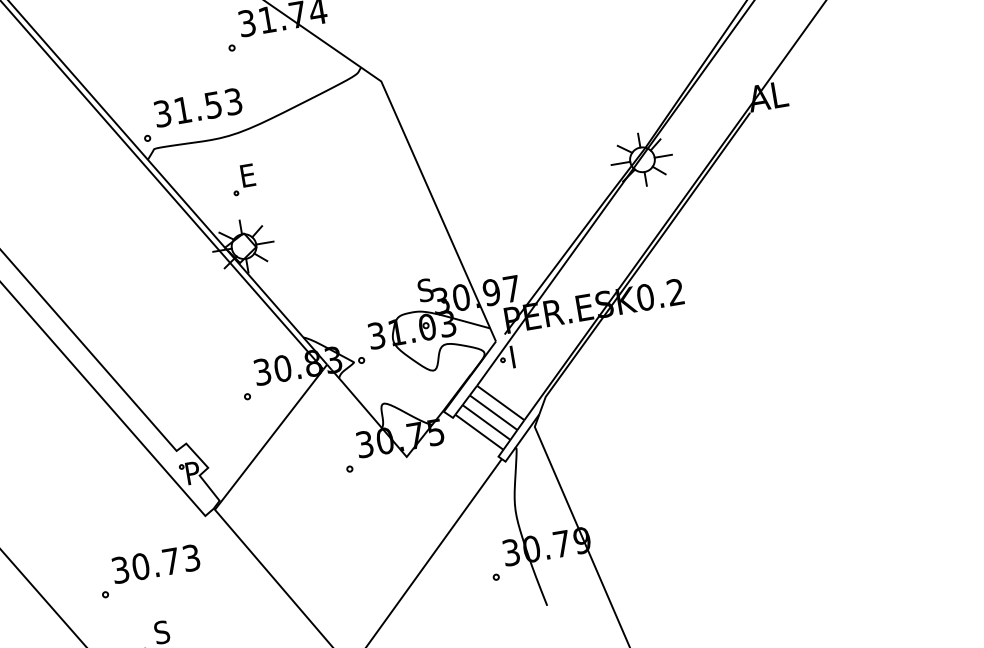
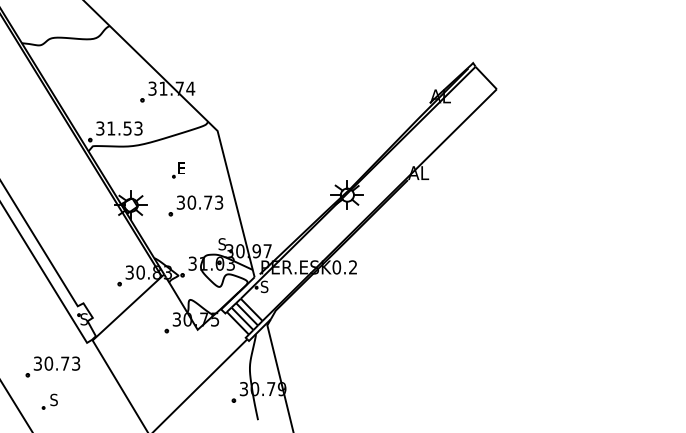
part: (243, 180) -> (178, 170), moved
part: (363, 226) -> (195, 205), added
text: (517, 355) -> (264, 286), I -> S
text: (191, 473) -> (83, 319), P -> S

